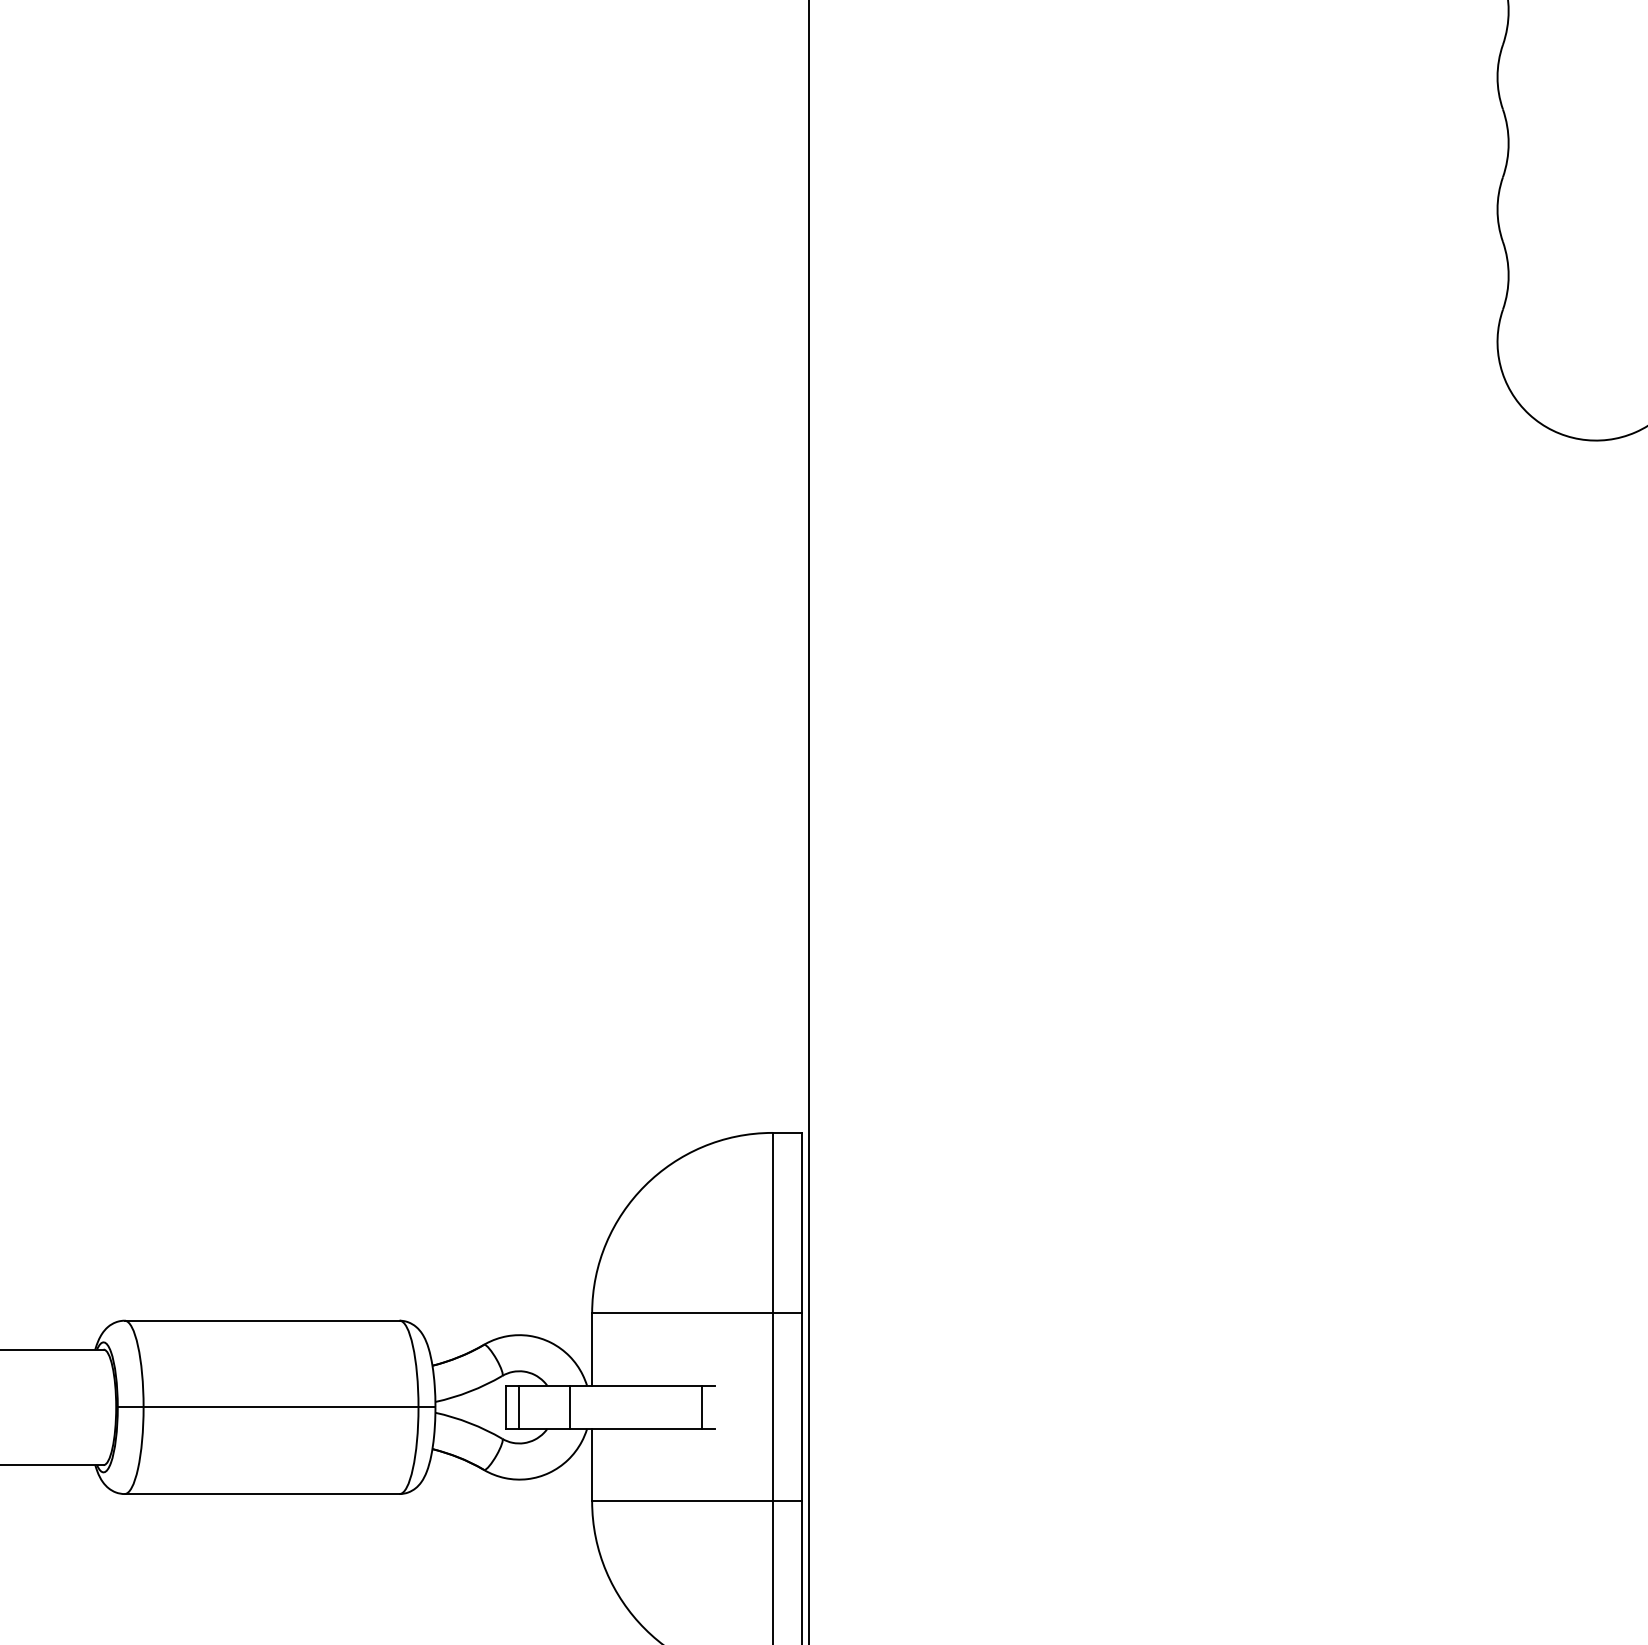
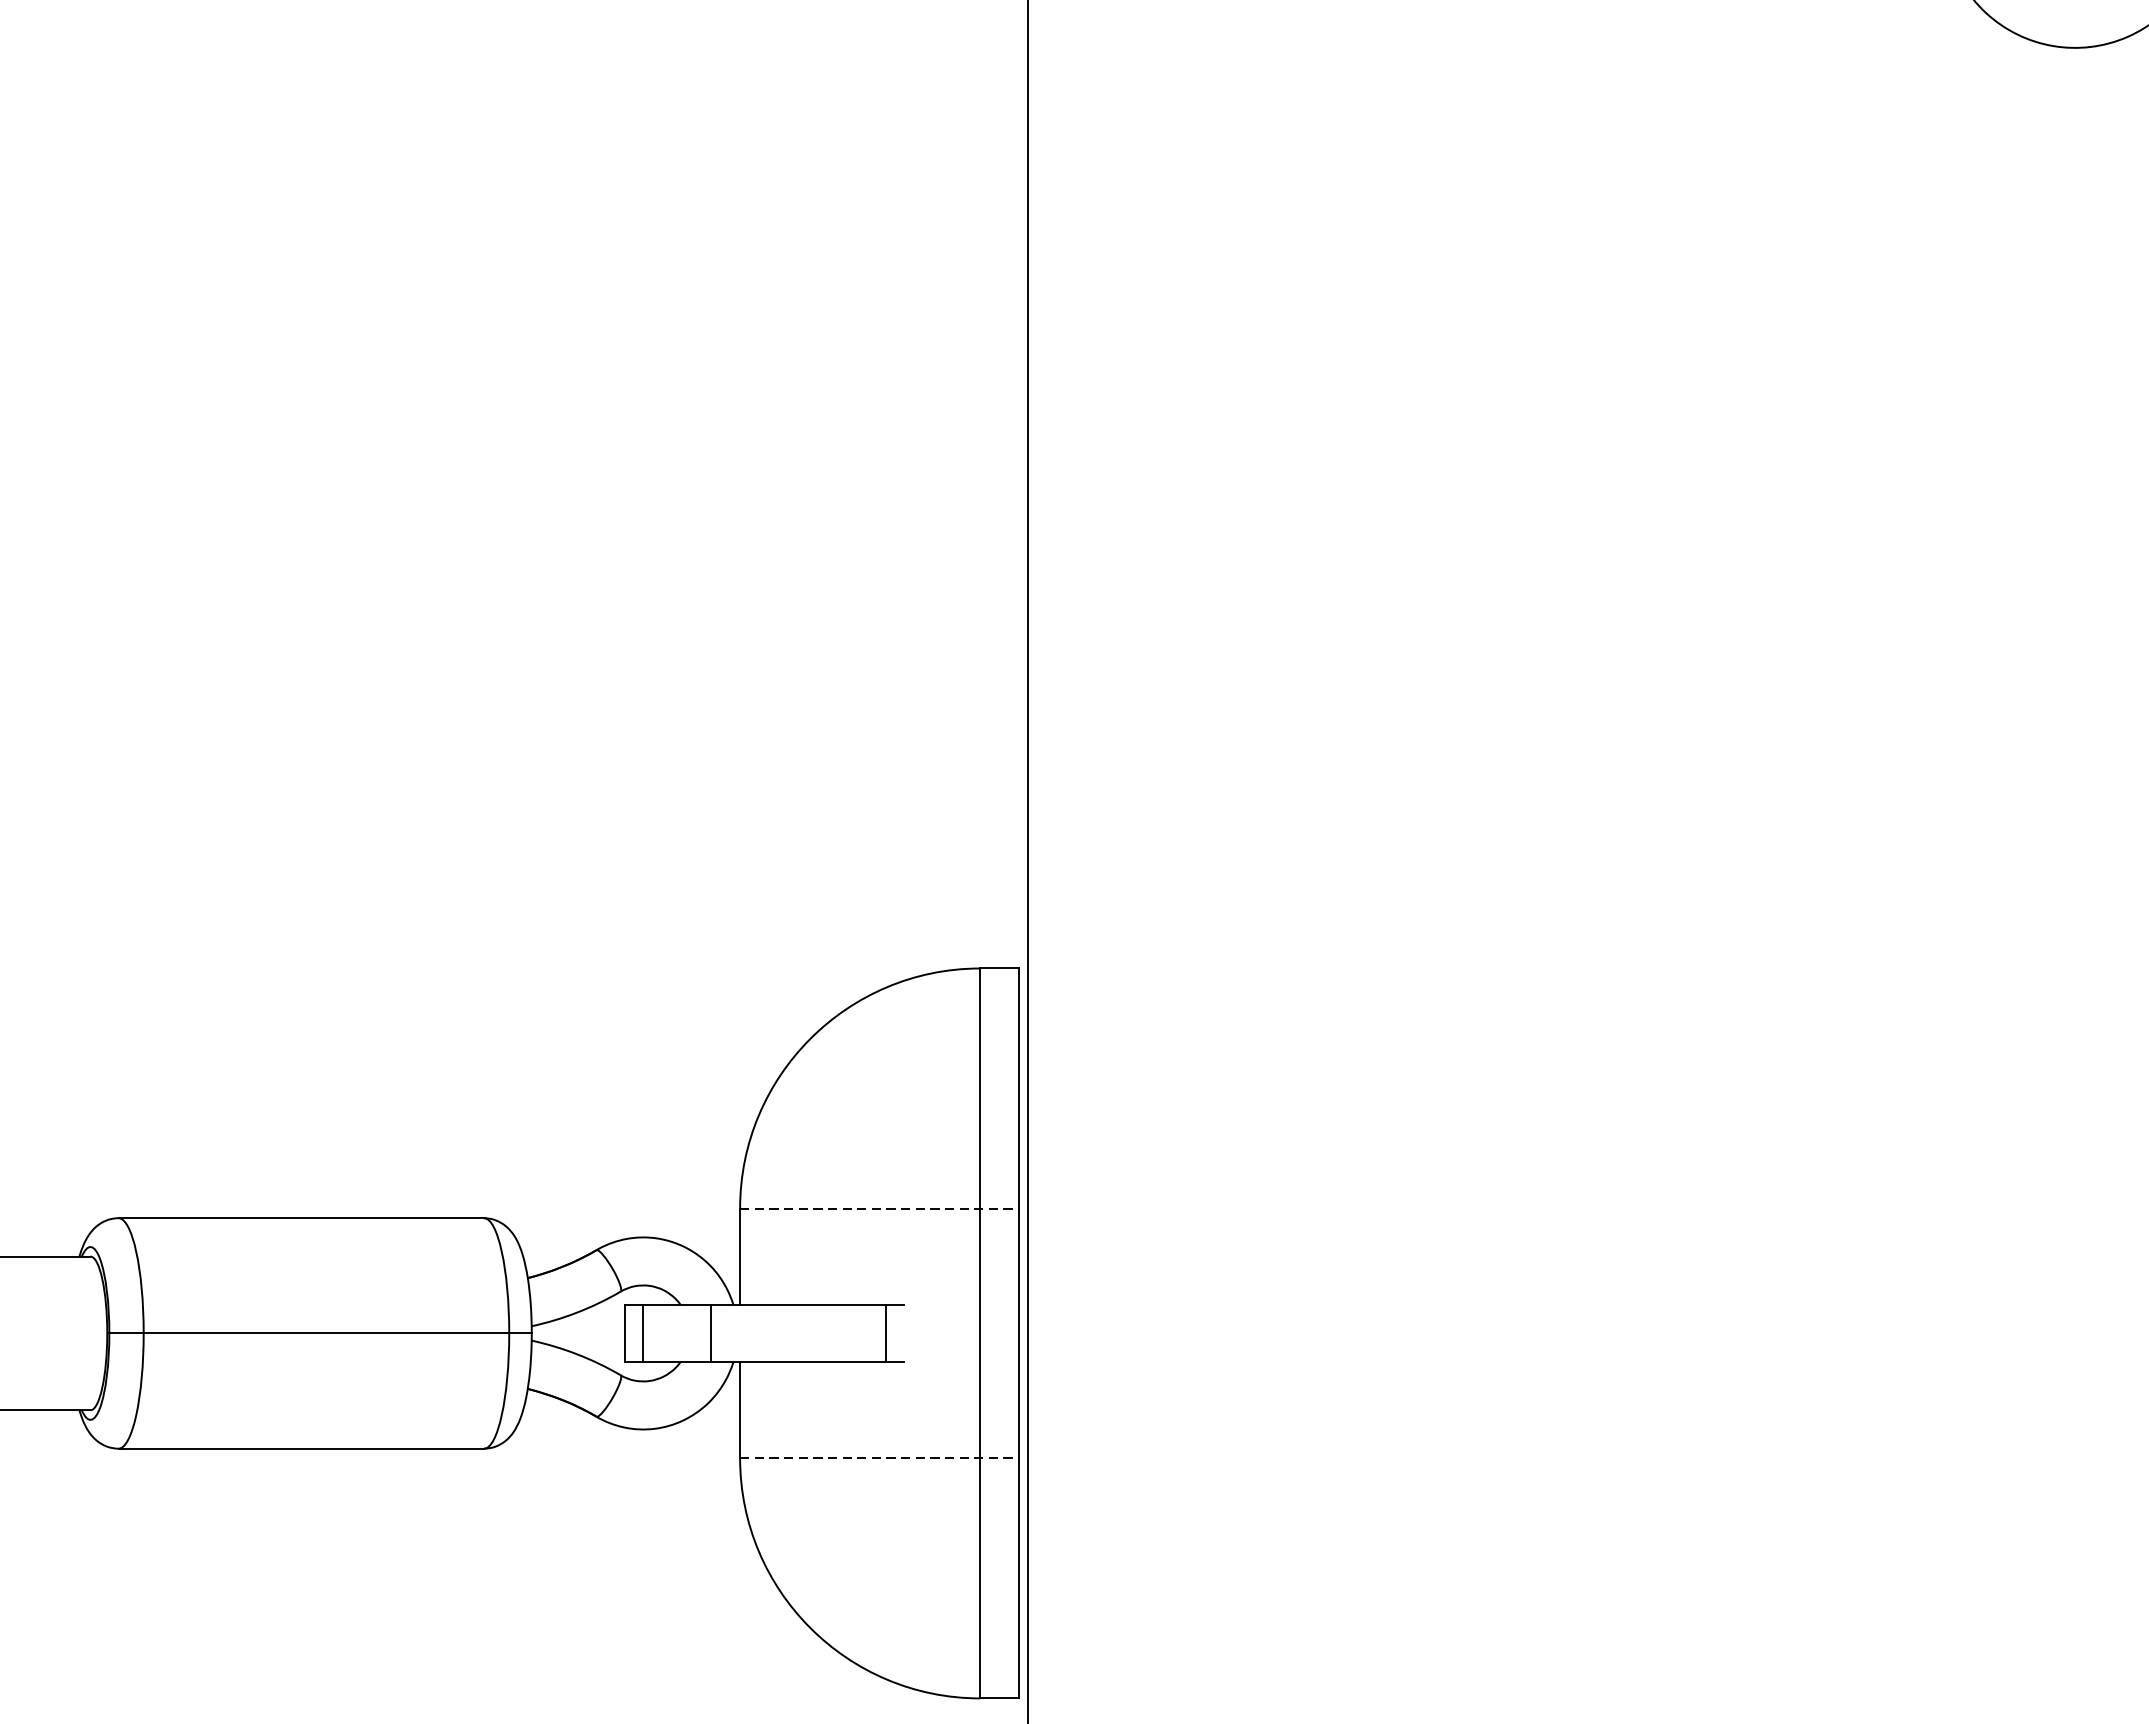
line: (696, 1313) -> (878, 1208), solid -> dashed
line: (696, 1501) -> (878, 1458), solid -> dashed

